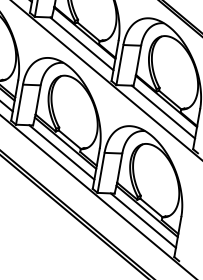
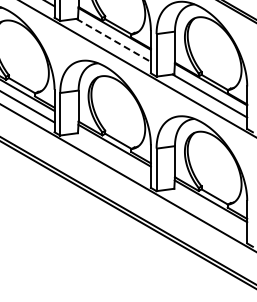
line: (82, 44) -> (114, 40), solid -> dashed
line: (61, 152) -> (112, 155), removed
line: (143, 220) -> (208, 211), removed

